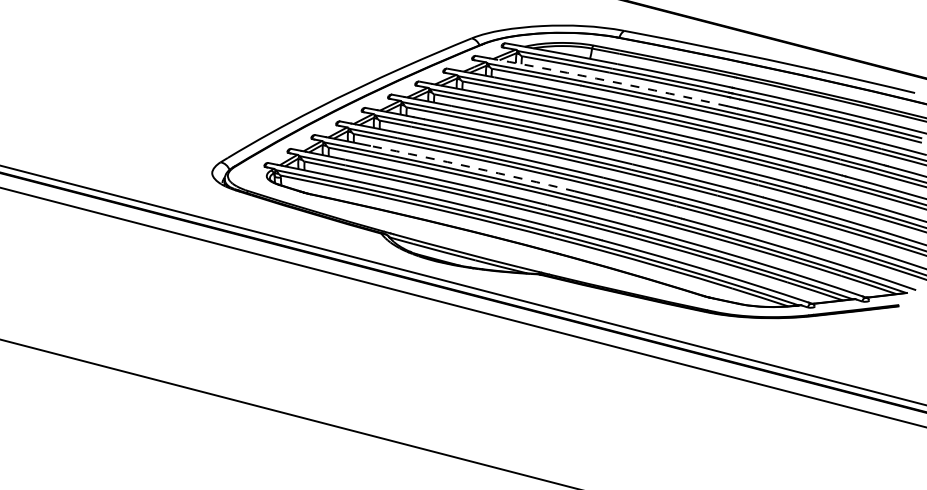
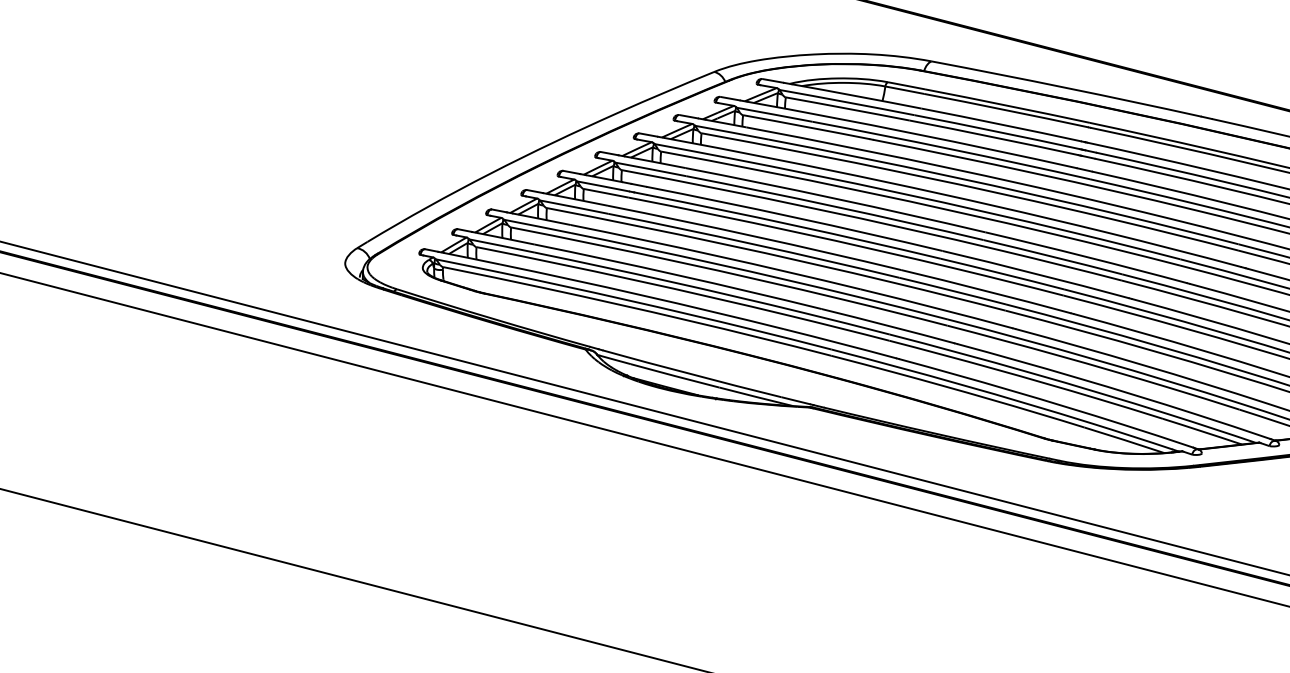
arc: (611, 81) -> (912, 133), dashed -> solid
arc: (473, 167) -> (716, 255), dashed -> solid

